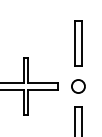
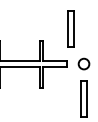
part: (77, 42) -> (70, 28), moved

